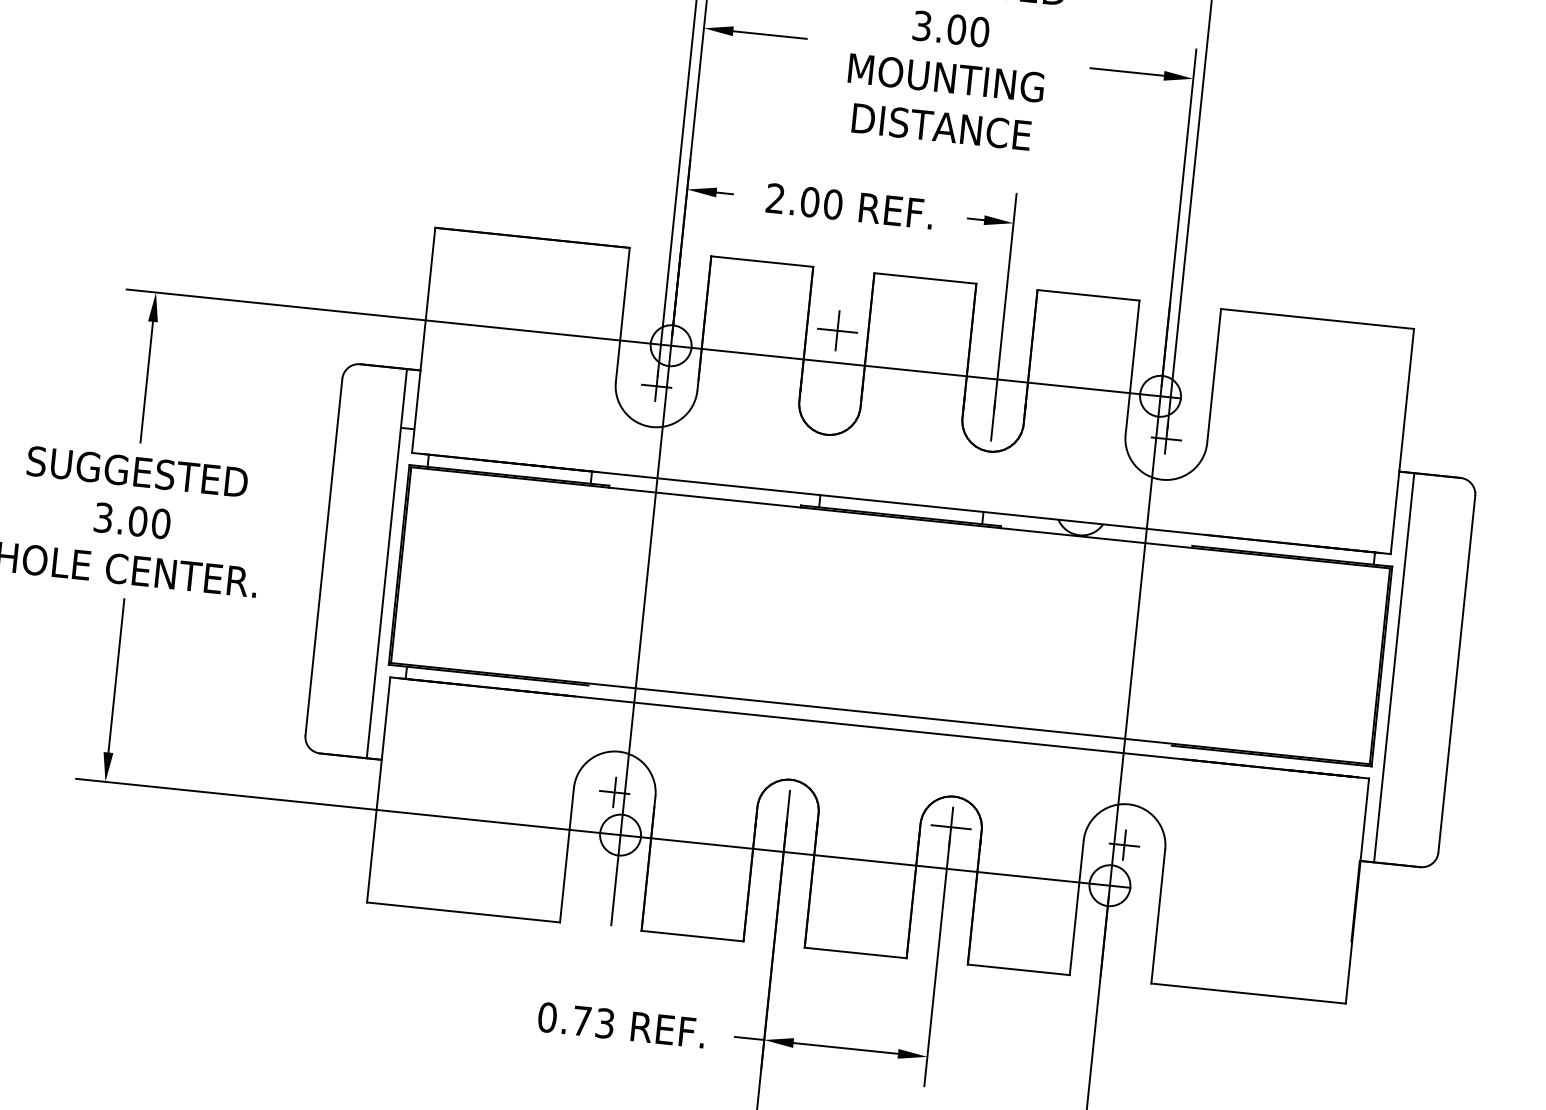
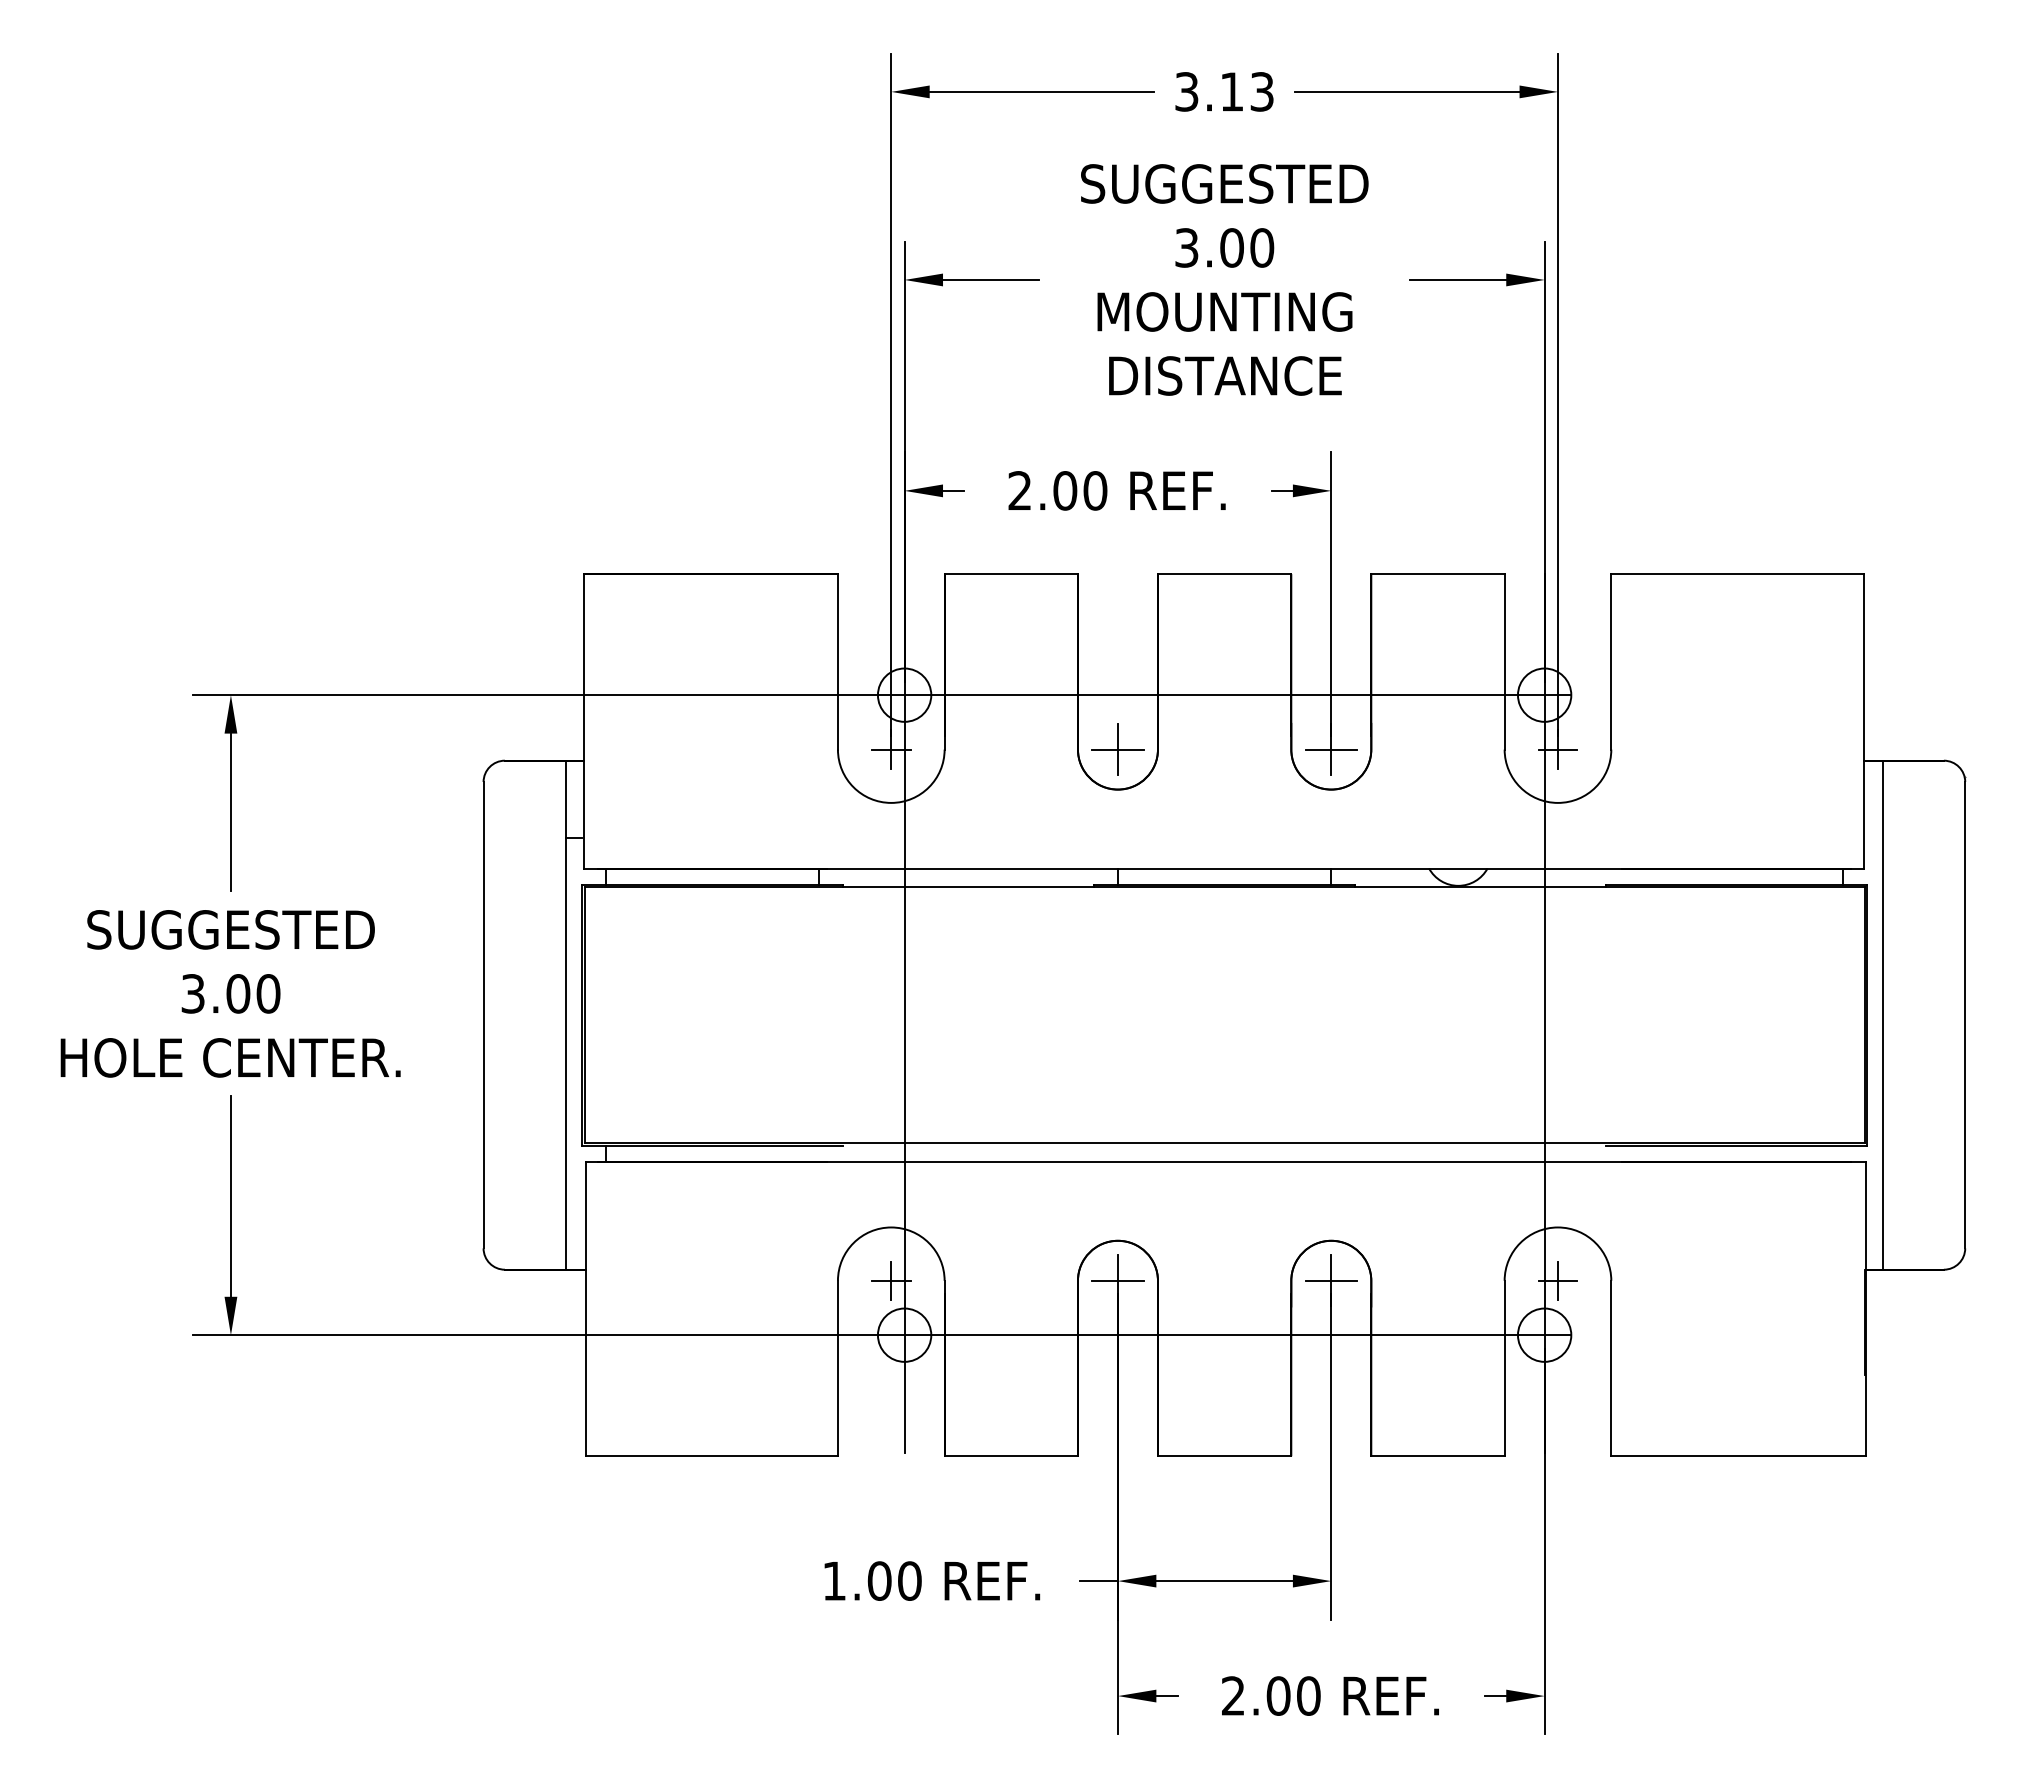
part: (837, 330) -> (1117, 749), moved
line: (992, 420) -> (1330, 749), added
line: (787, 810) -> (1117, 1280), added
text: (575, 1020) -> (871, 1580), 0.73 -> 1.00

